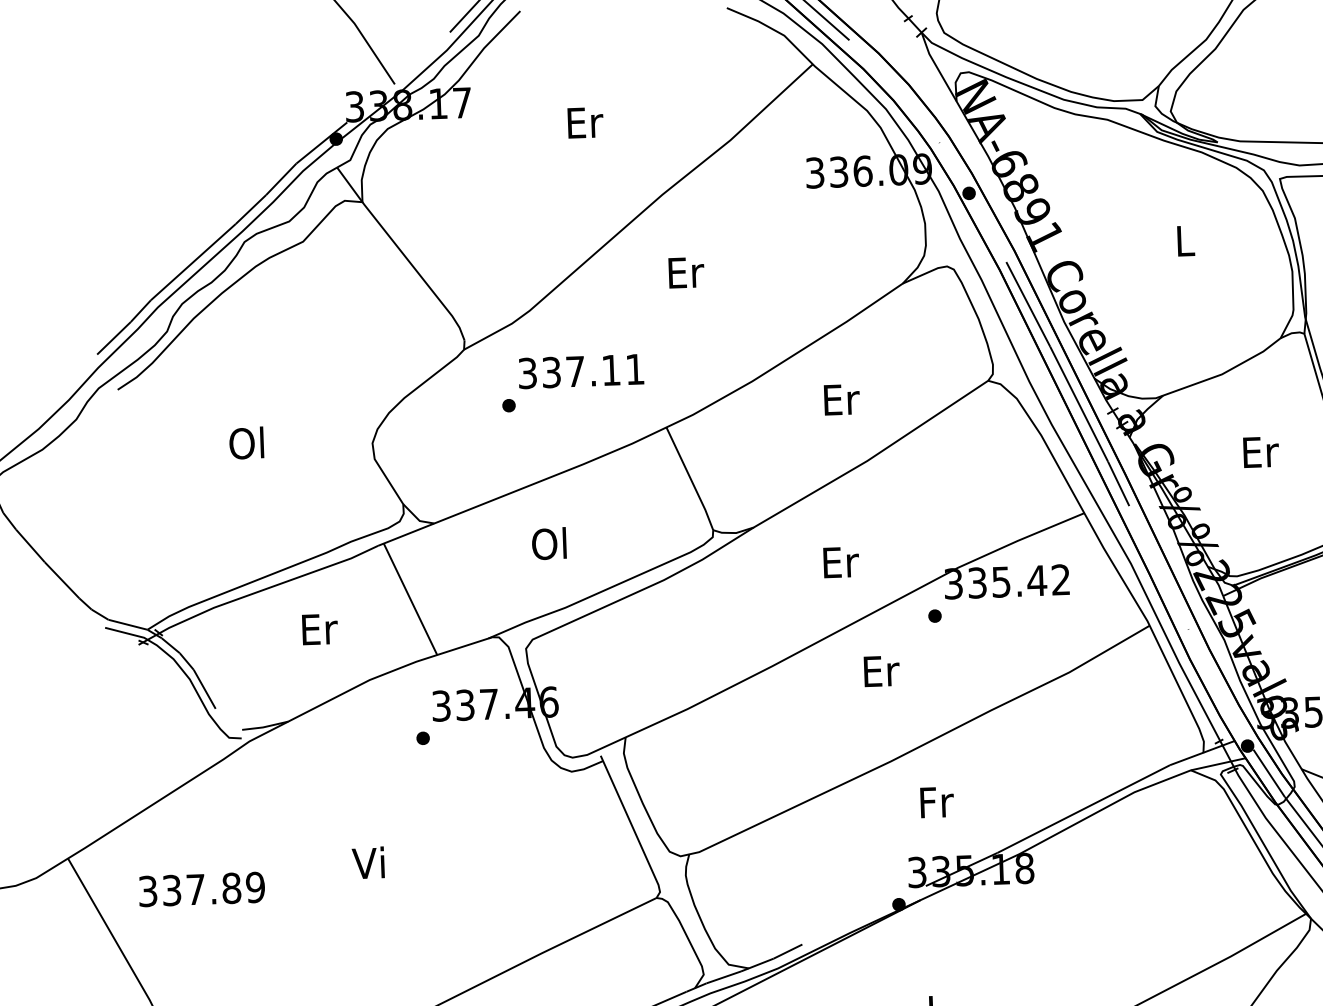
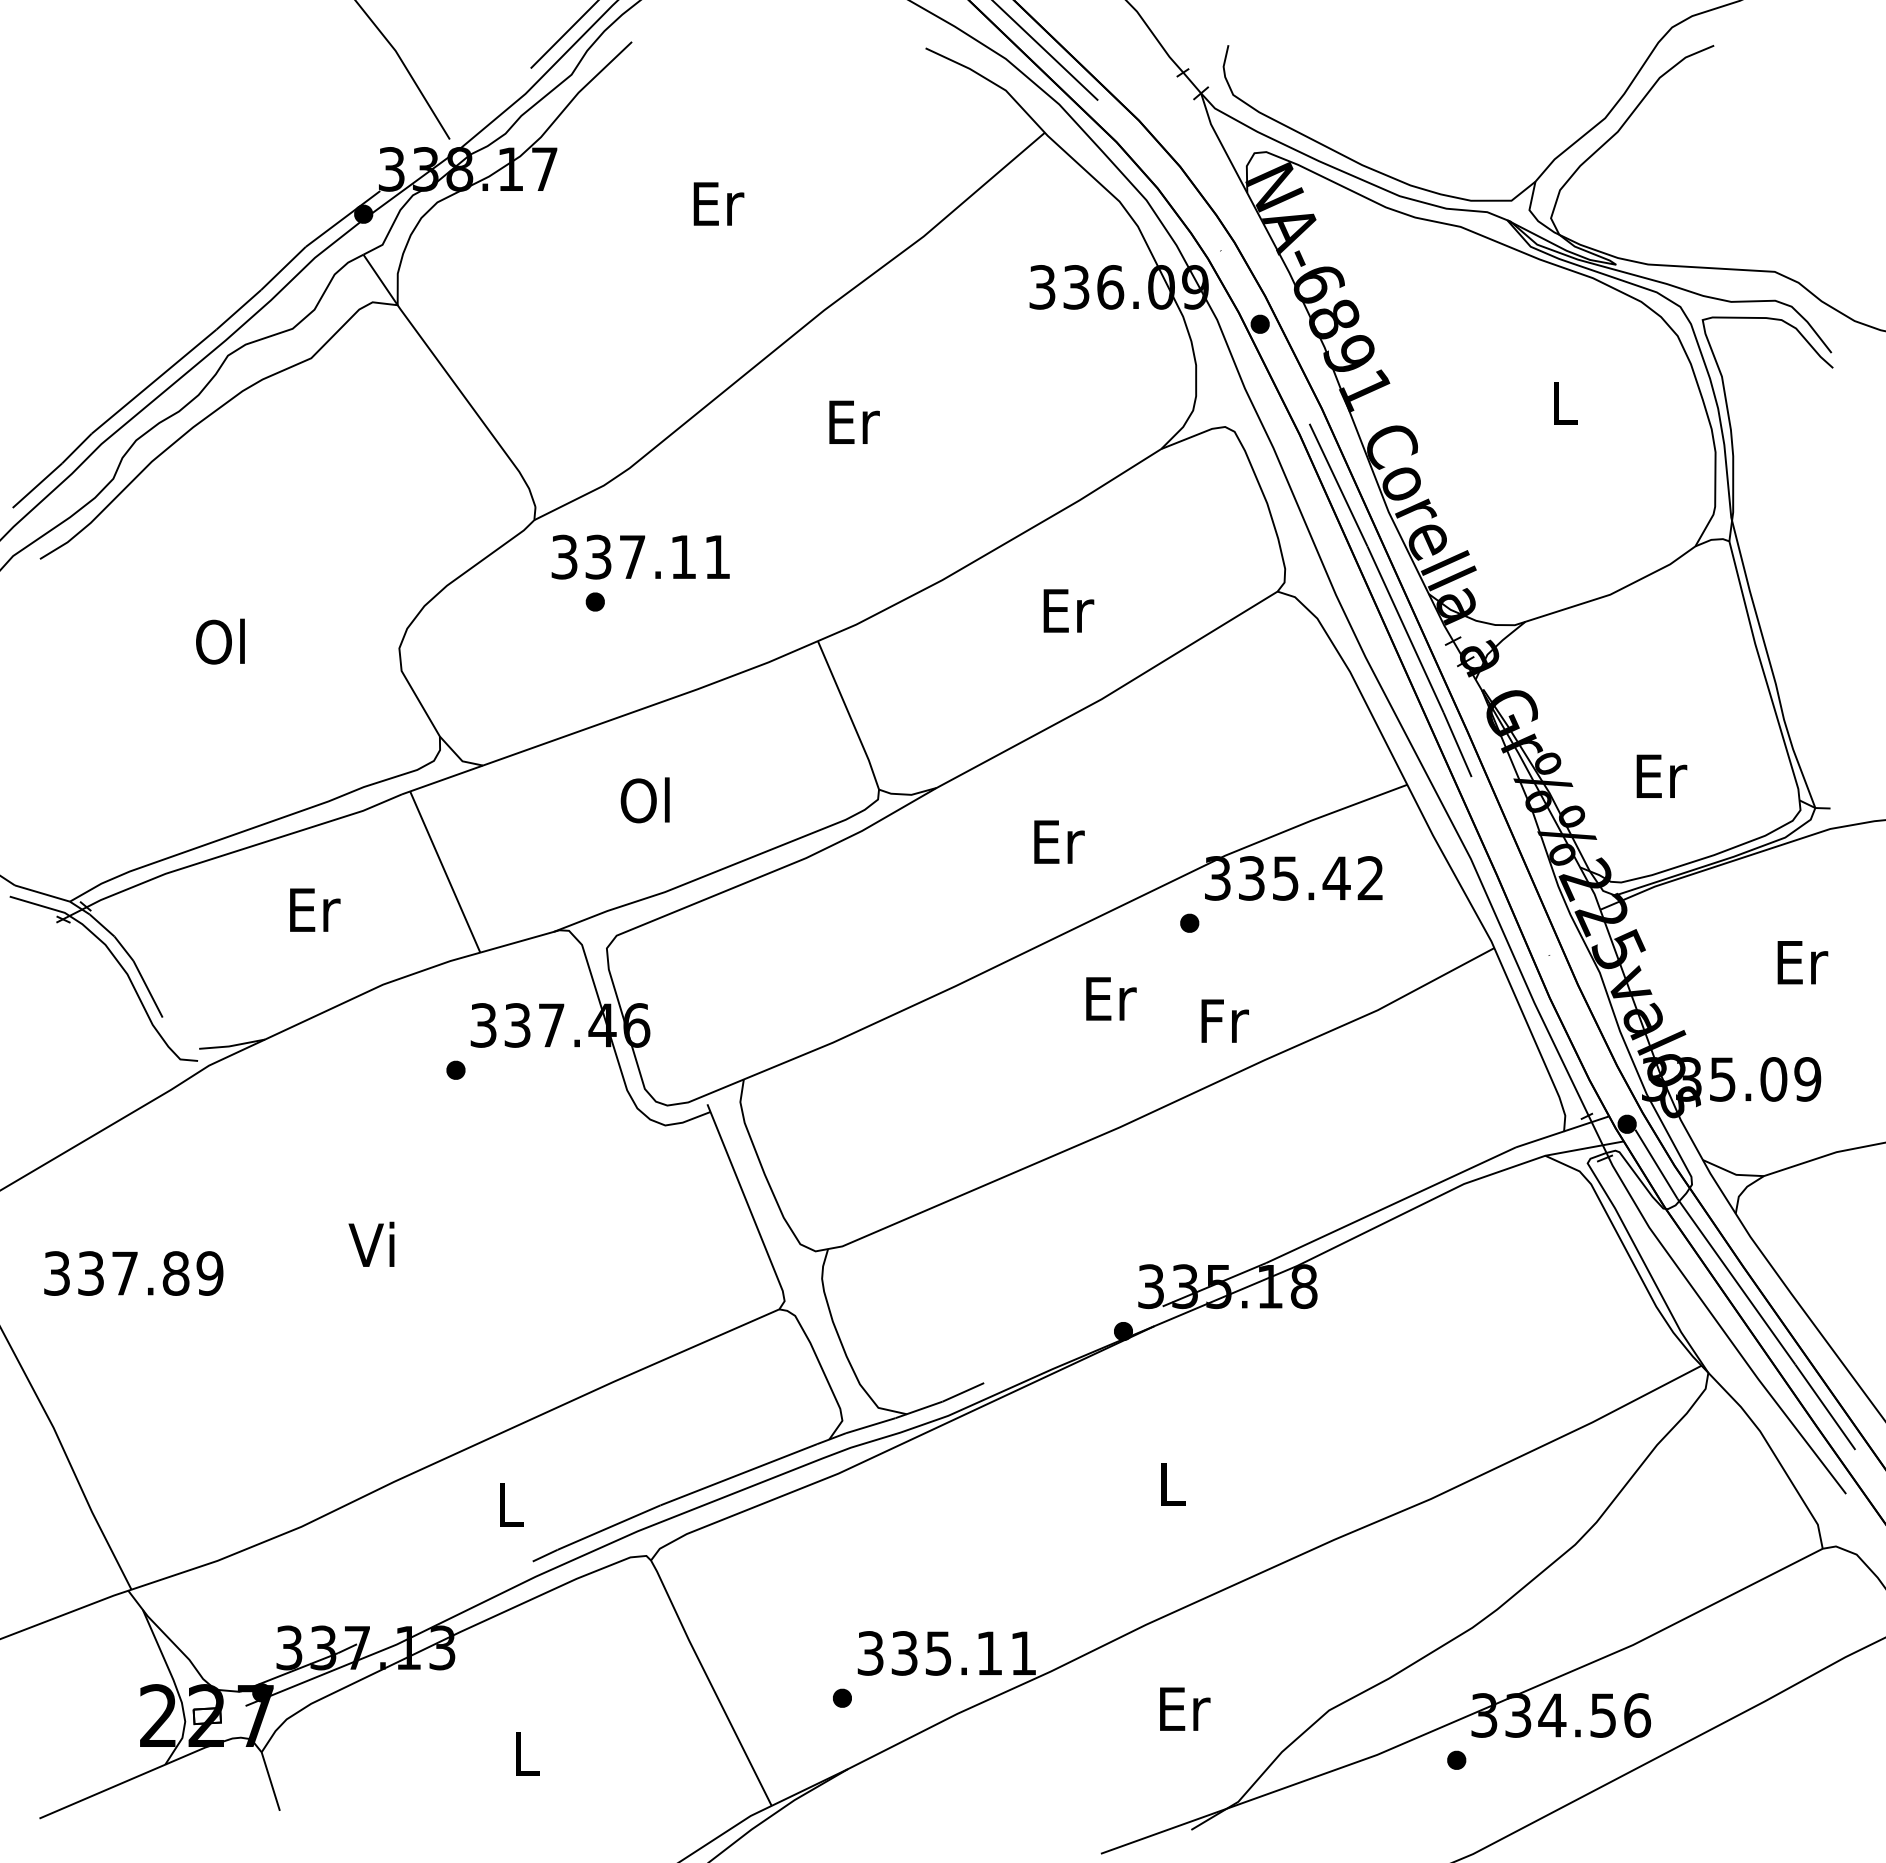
text: (581, 371) -> (640, 556), moved
text: (1260, 451) -> (1661, 775), moved
text: (936, 801) -> (1224, 1020), moved

